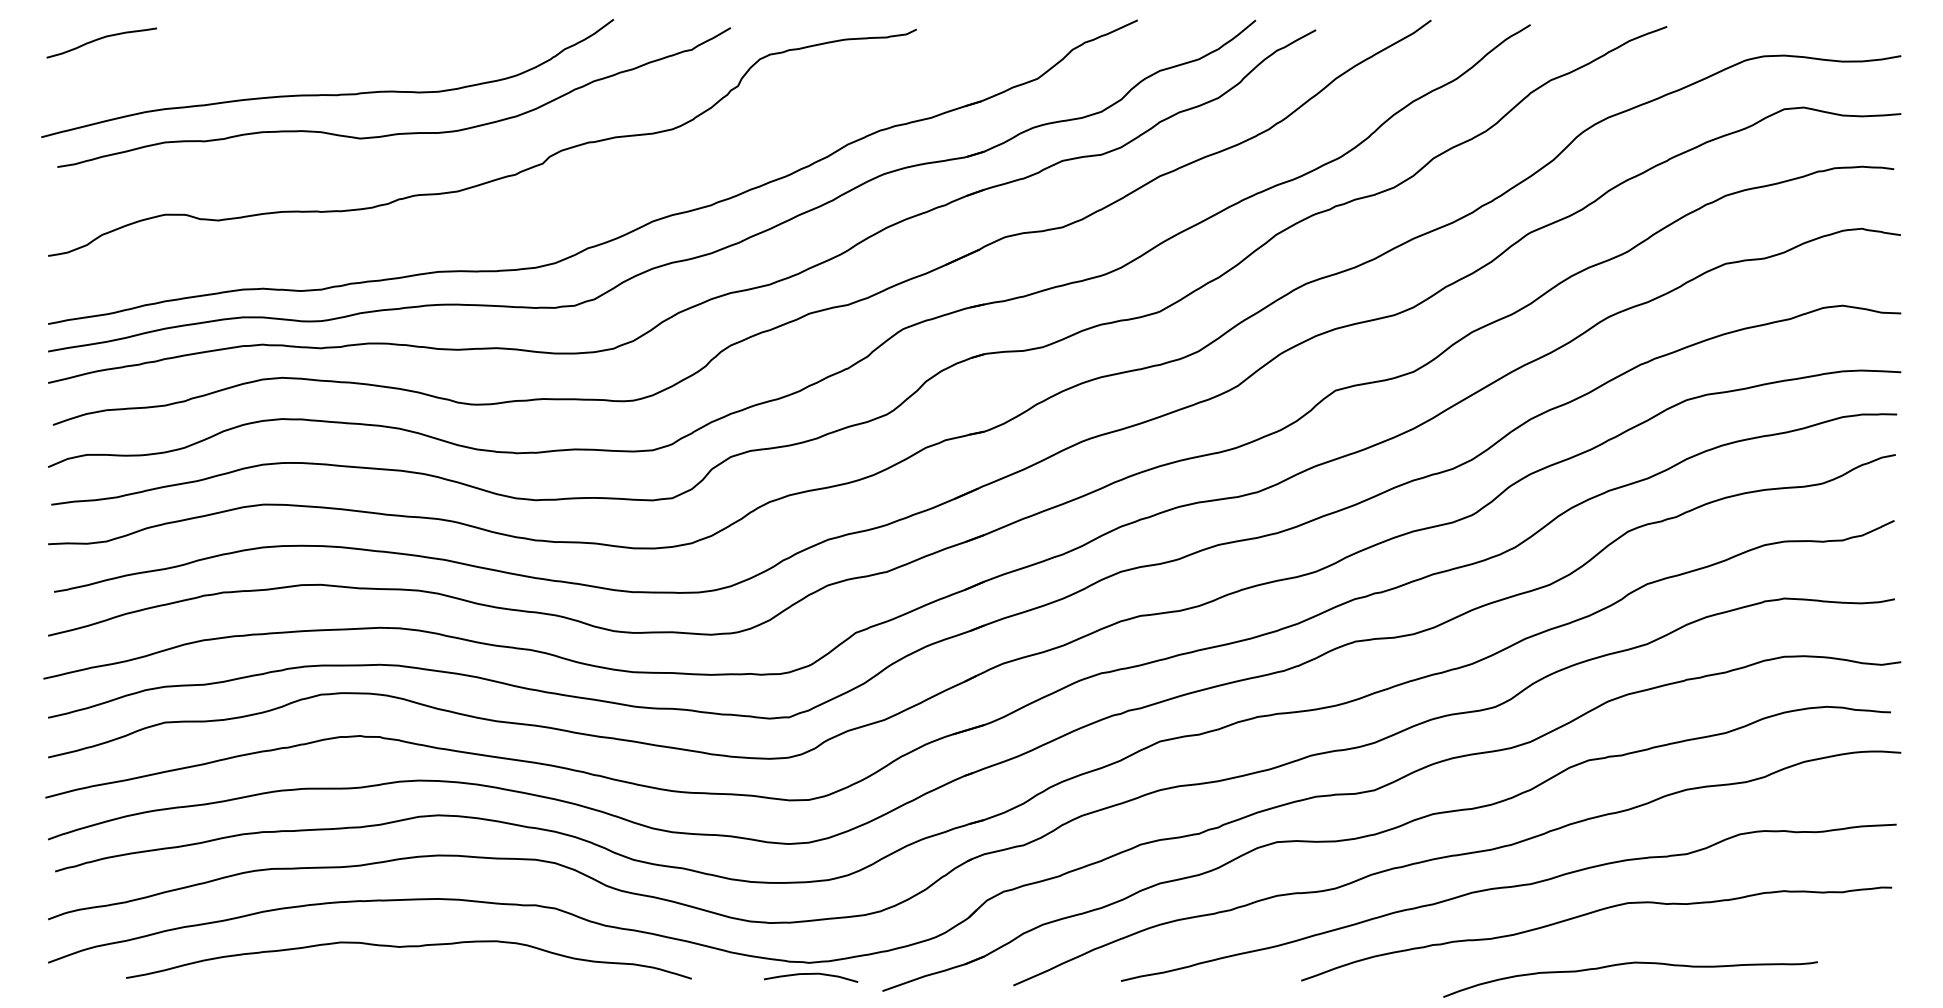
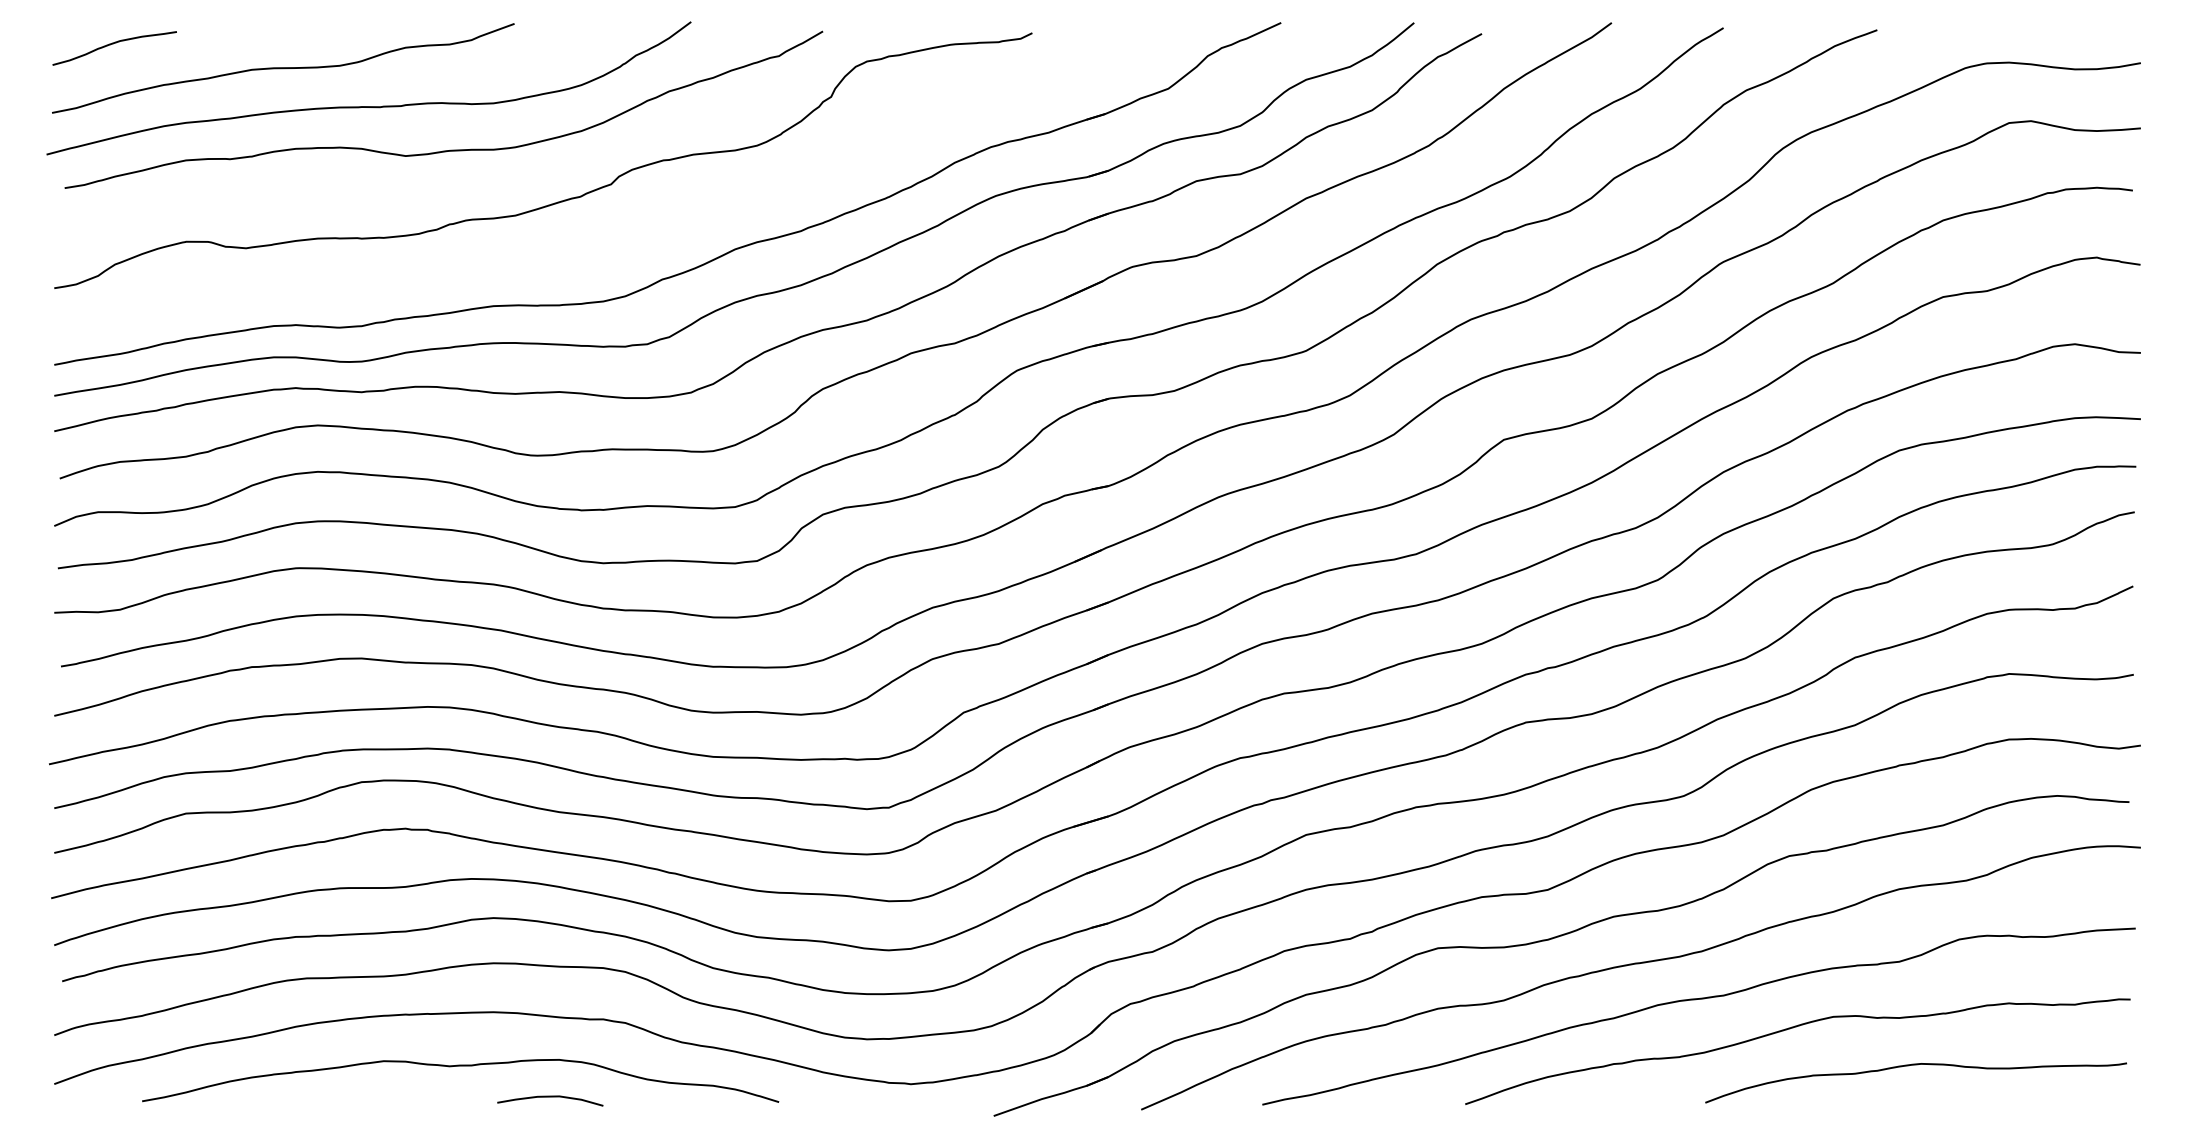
curve: (251, 60) -> (283, 68), added
curve: (1630, 964) -> (1915, 1065), moved
curve: (811, 974) -> (550, 1097), moved

